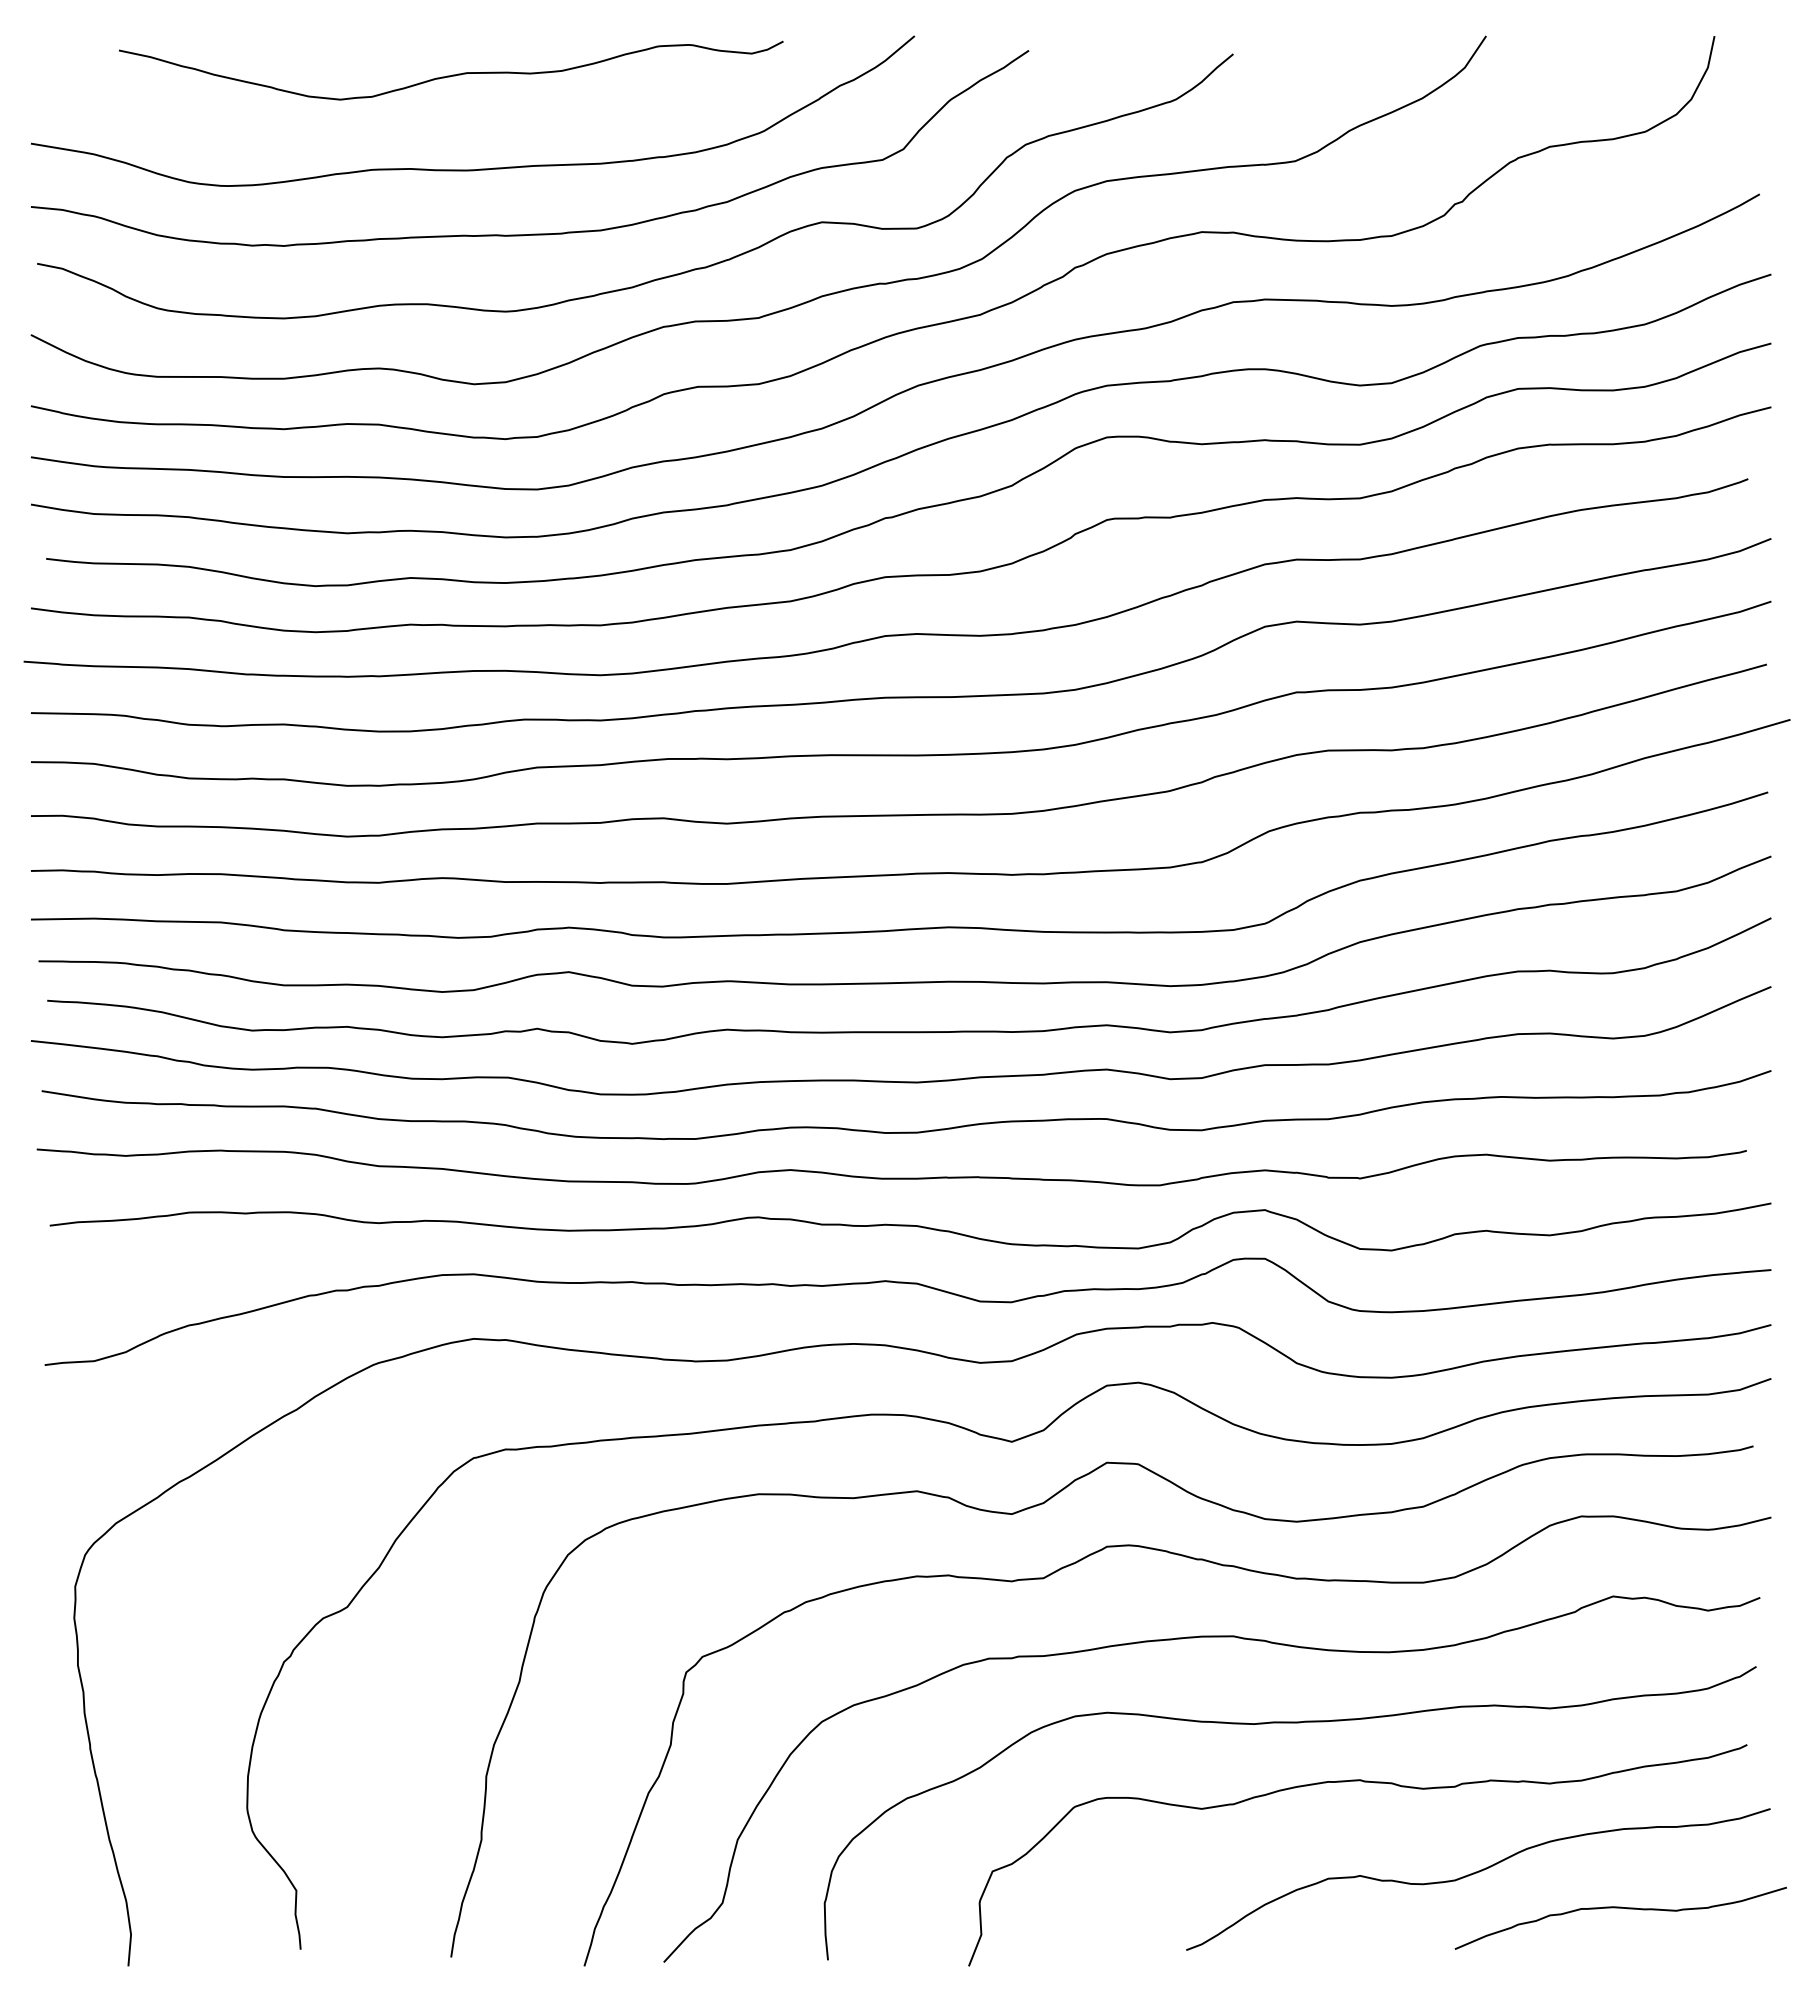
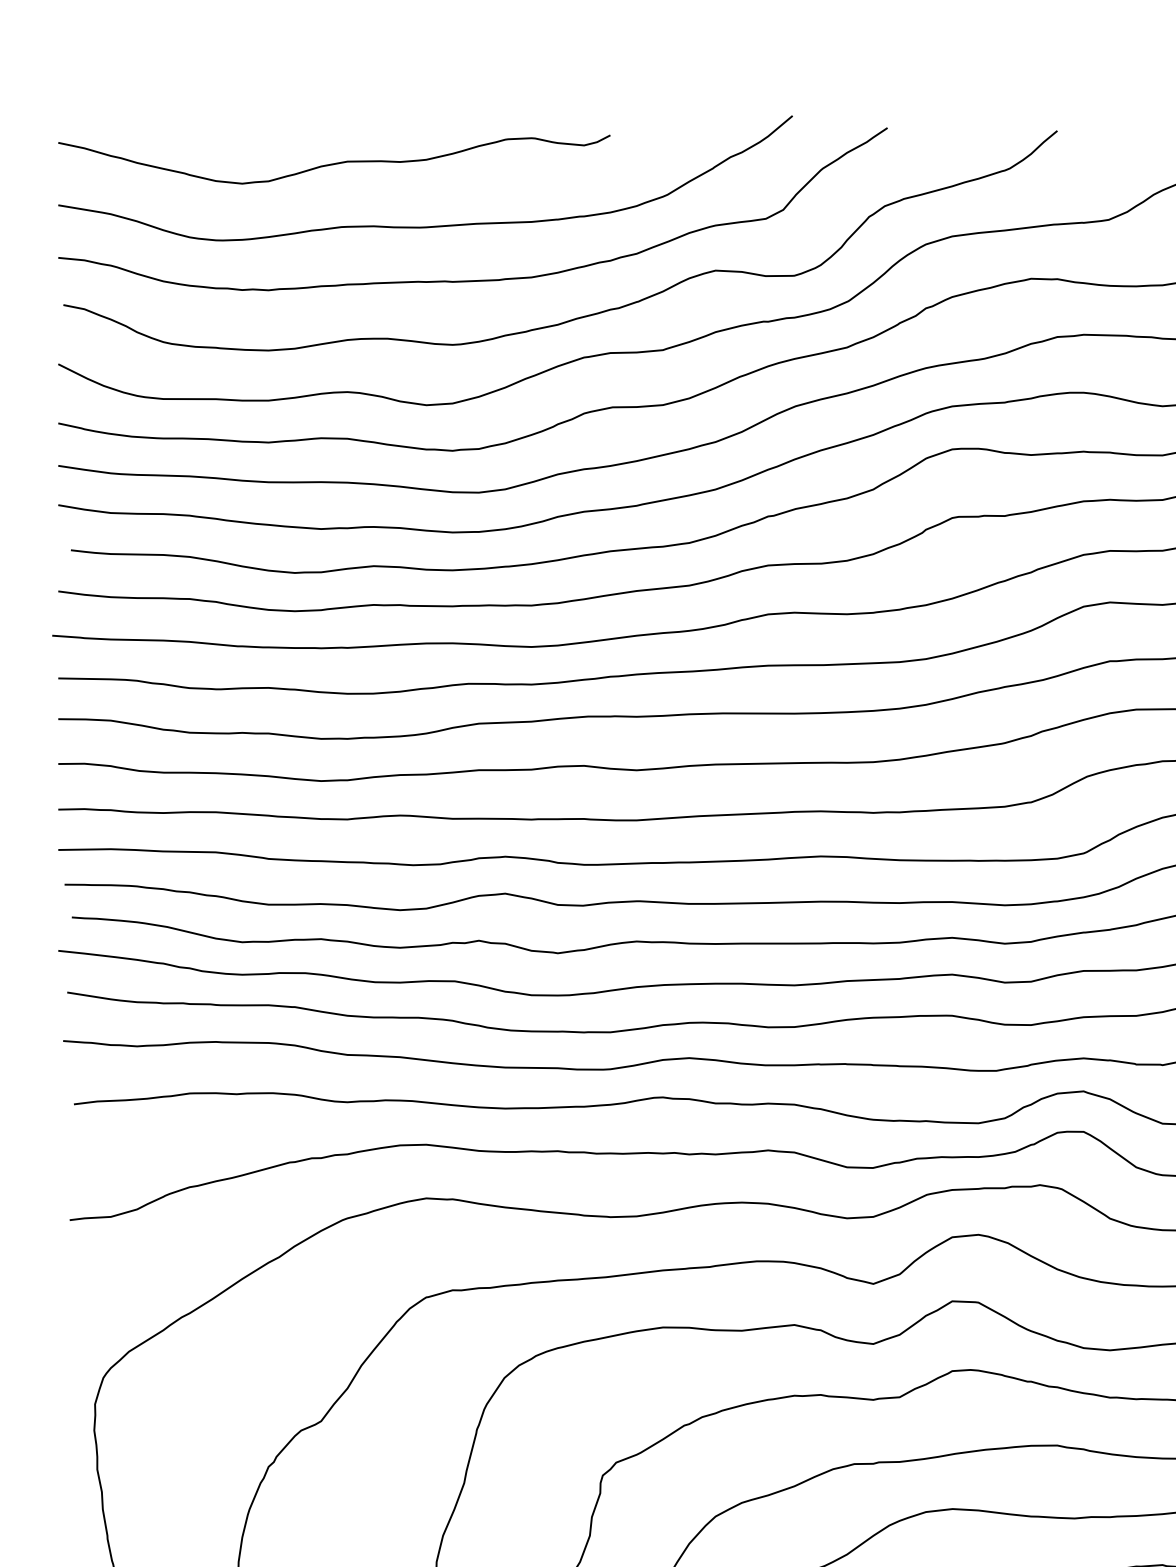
curve: (452, 74) -> (335, 162), moved

